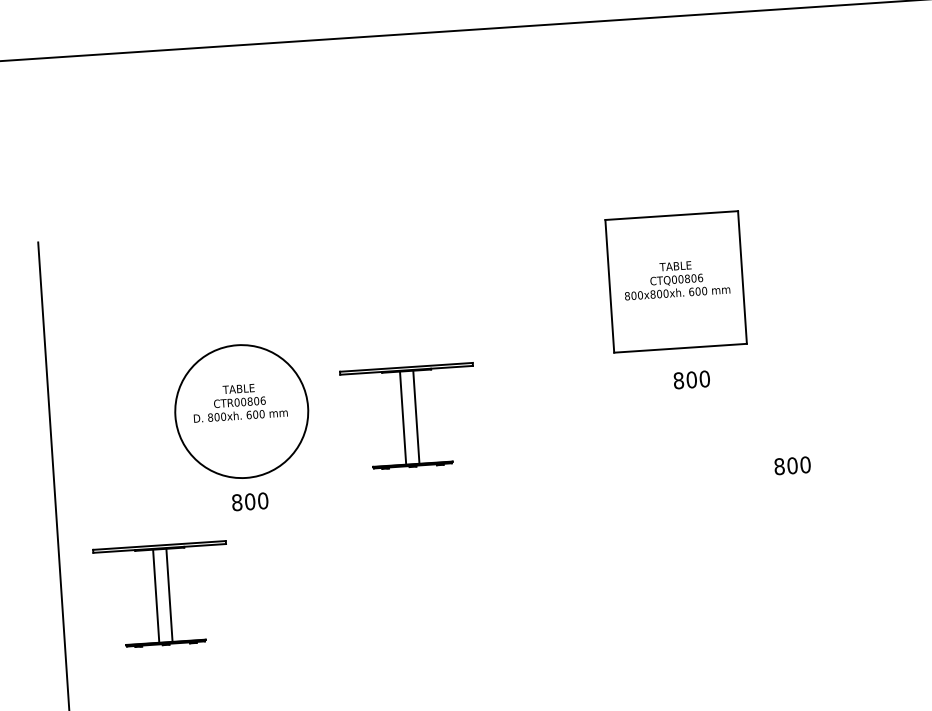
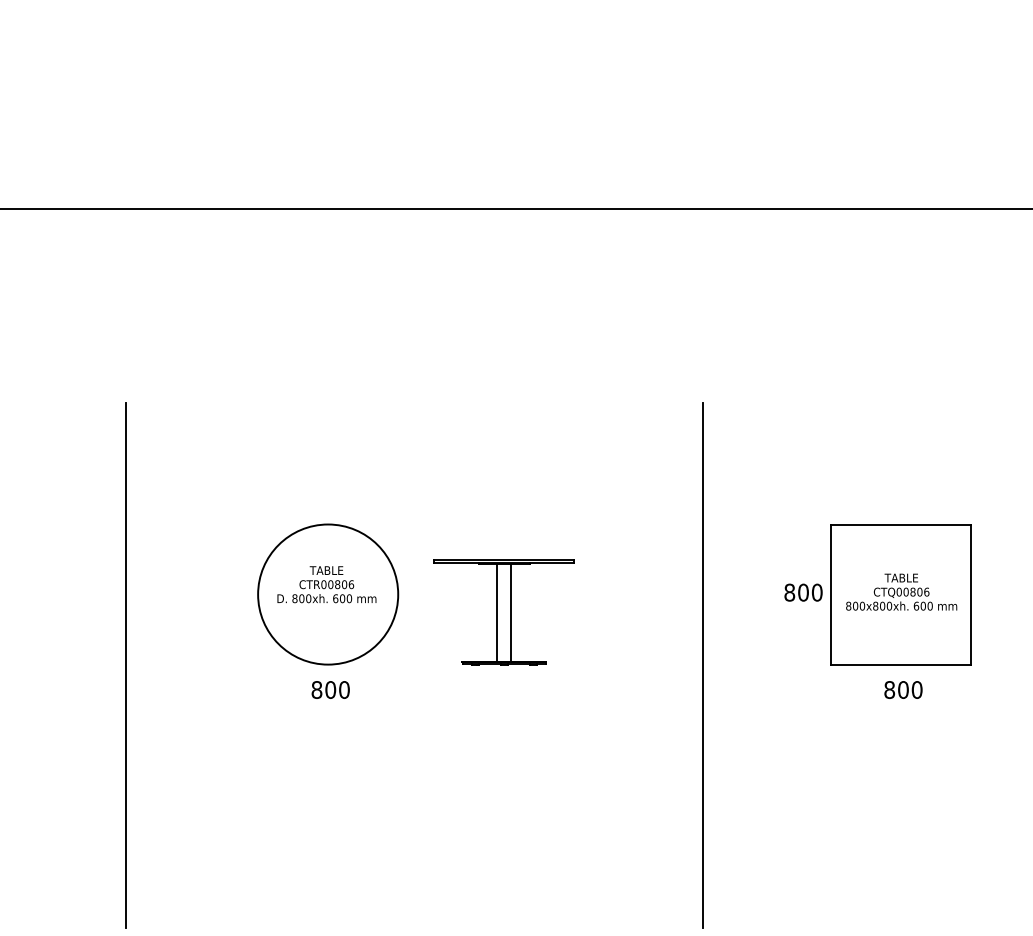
part: (675, 281) -> (900, 594), moved
line: (600, 454) -> (702, 664), added
part: (162, 595) -> (231, 782), removed

